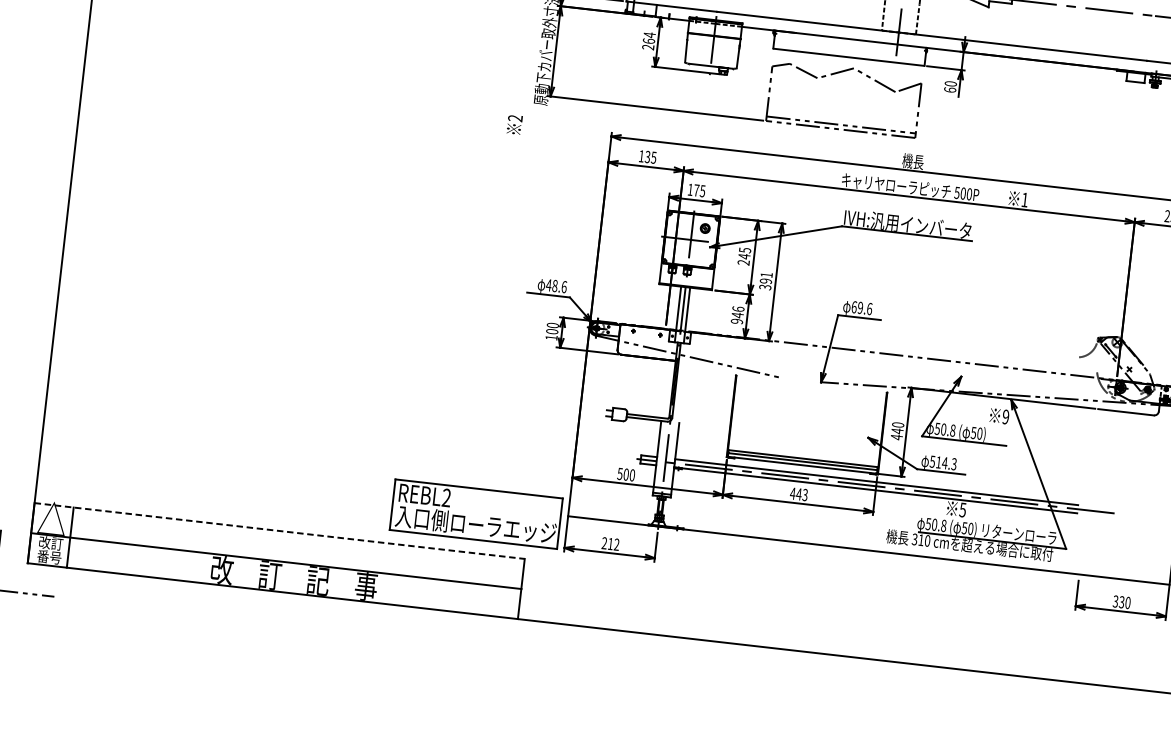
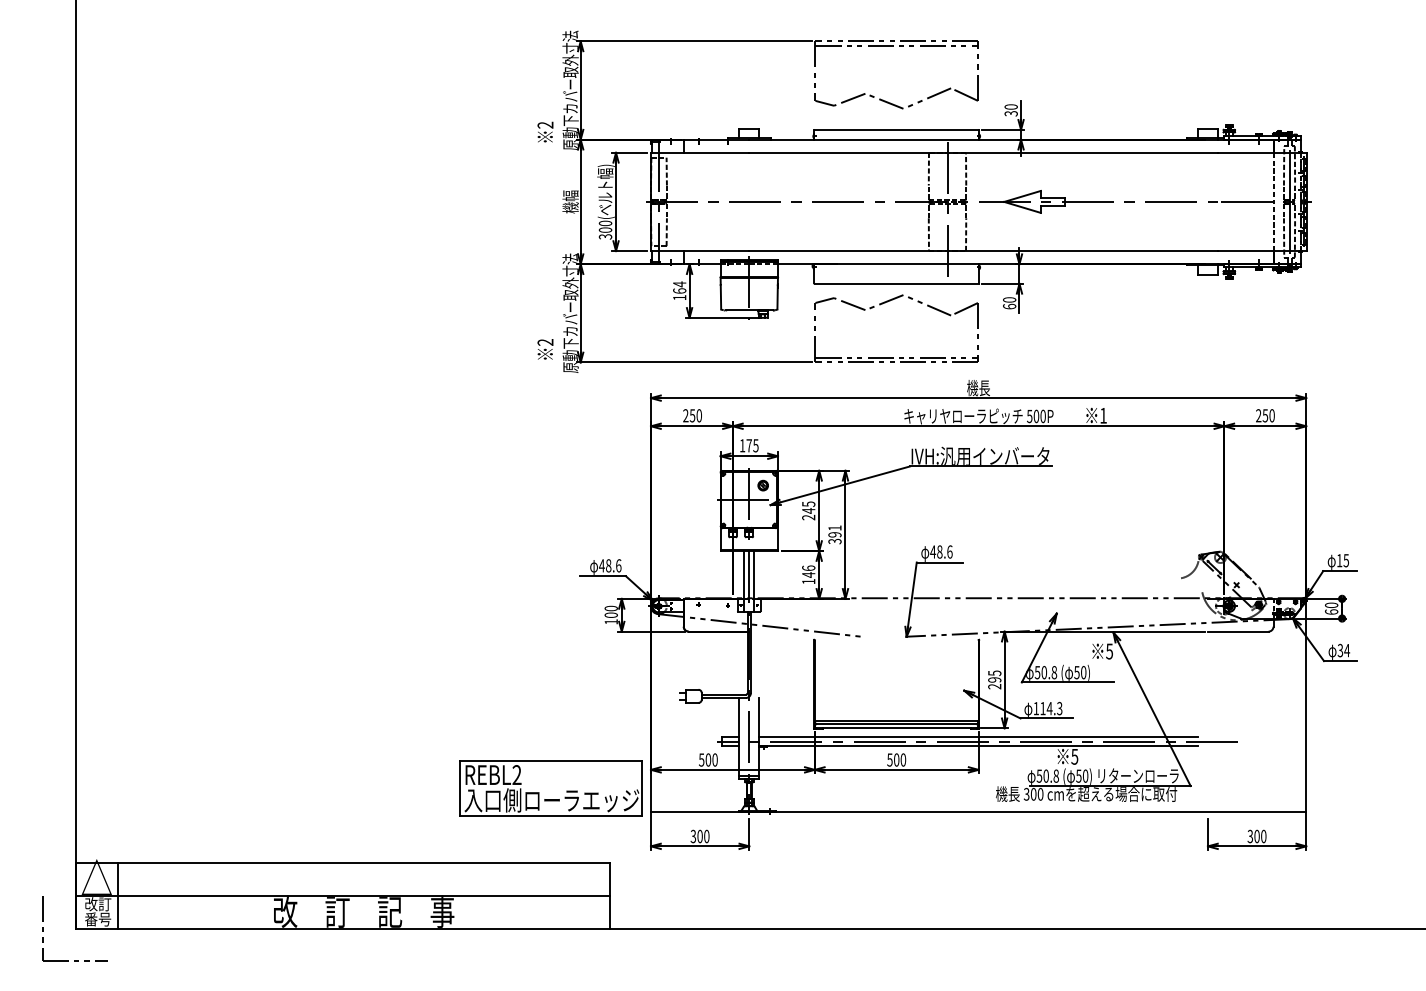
text: (648, 47) -> (679, 297), 264 -> 164
text: (514, 124) -> (545, 349), moved
text: (647, 156) -> (692, 415), 135 -> 250
text: (857, 307) -> (936, 551), 69.6 -> 48.6
text: (736, 321) -> (808, 581), 946 -> 146
text: (1005, 417) -> (1109, 651), 9 -> 5
text: (897, 430) -> (994, 679), 440 -> 295
text: (931, 461) -> (1035, 708), 514.3 -> 114.3
text: (798, 493) -> (896, 759), 443 -> 500
part: (475, 513) -> (550, 788), moved
line: (280, 531) -> (343, 863), dashed -> solid
text: (921, 539) -> (1033, 793), 310 -> 300
text: (610, 543) -> (699, 836), 212 -> 300
text: (1121, 602) -> (1256, 836), 330 -> 300

